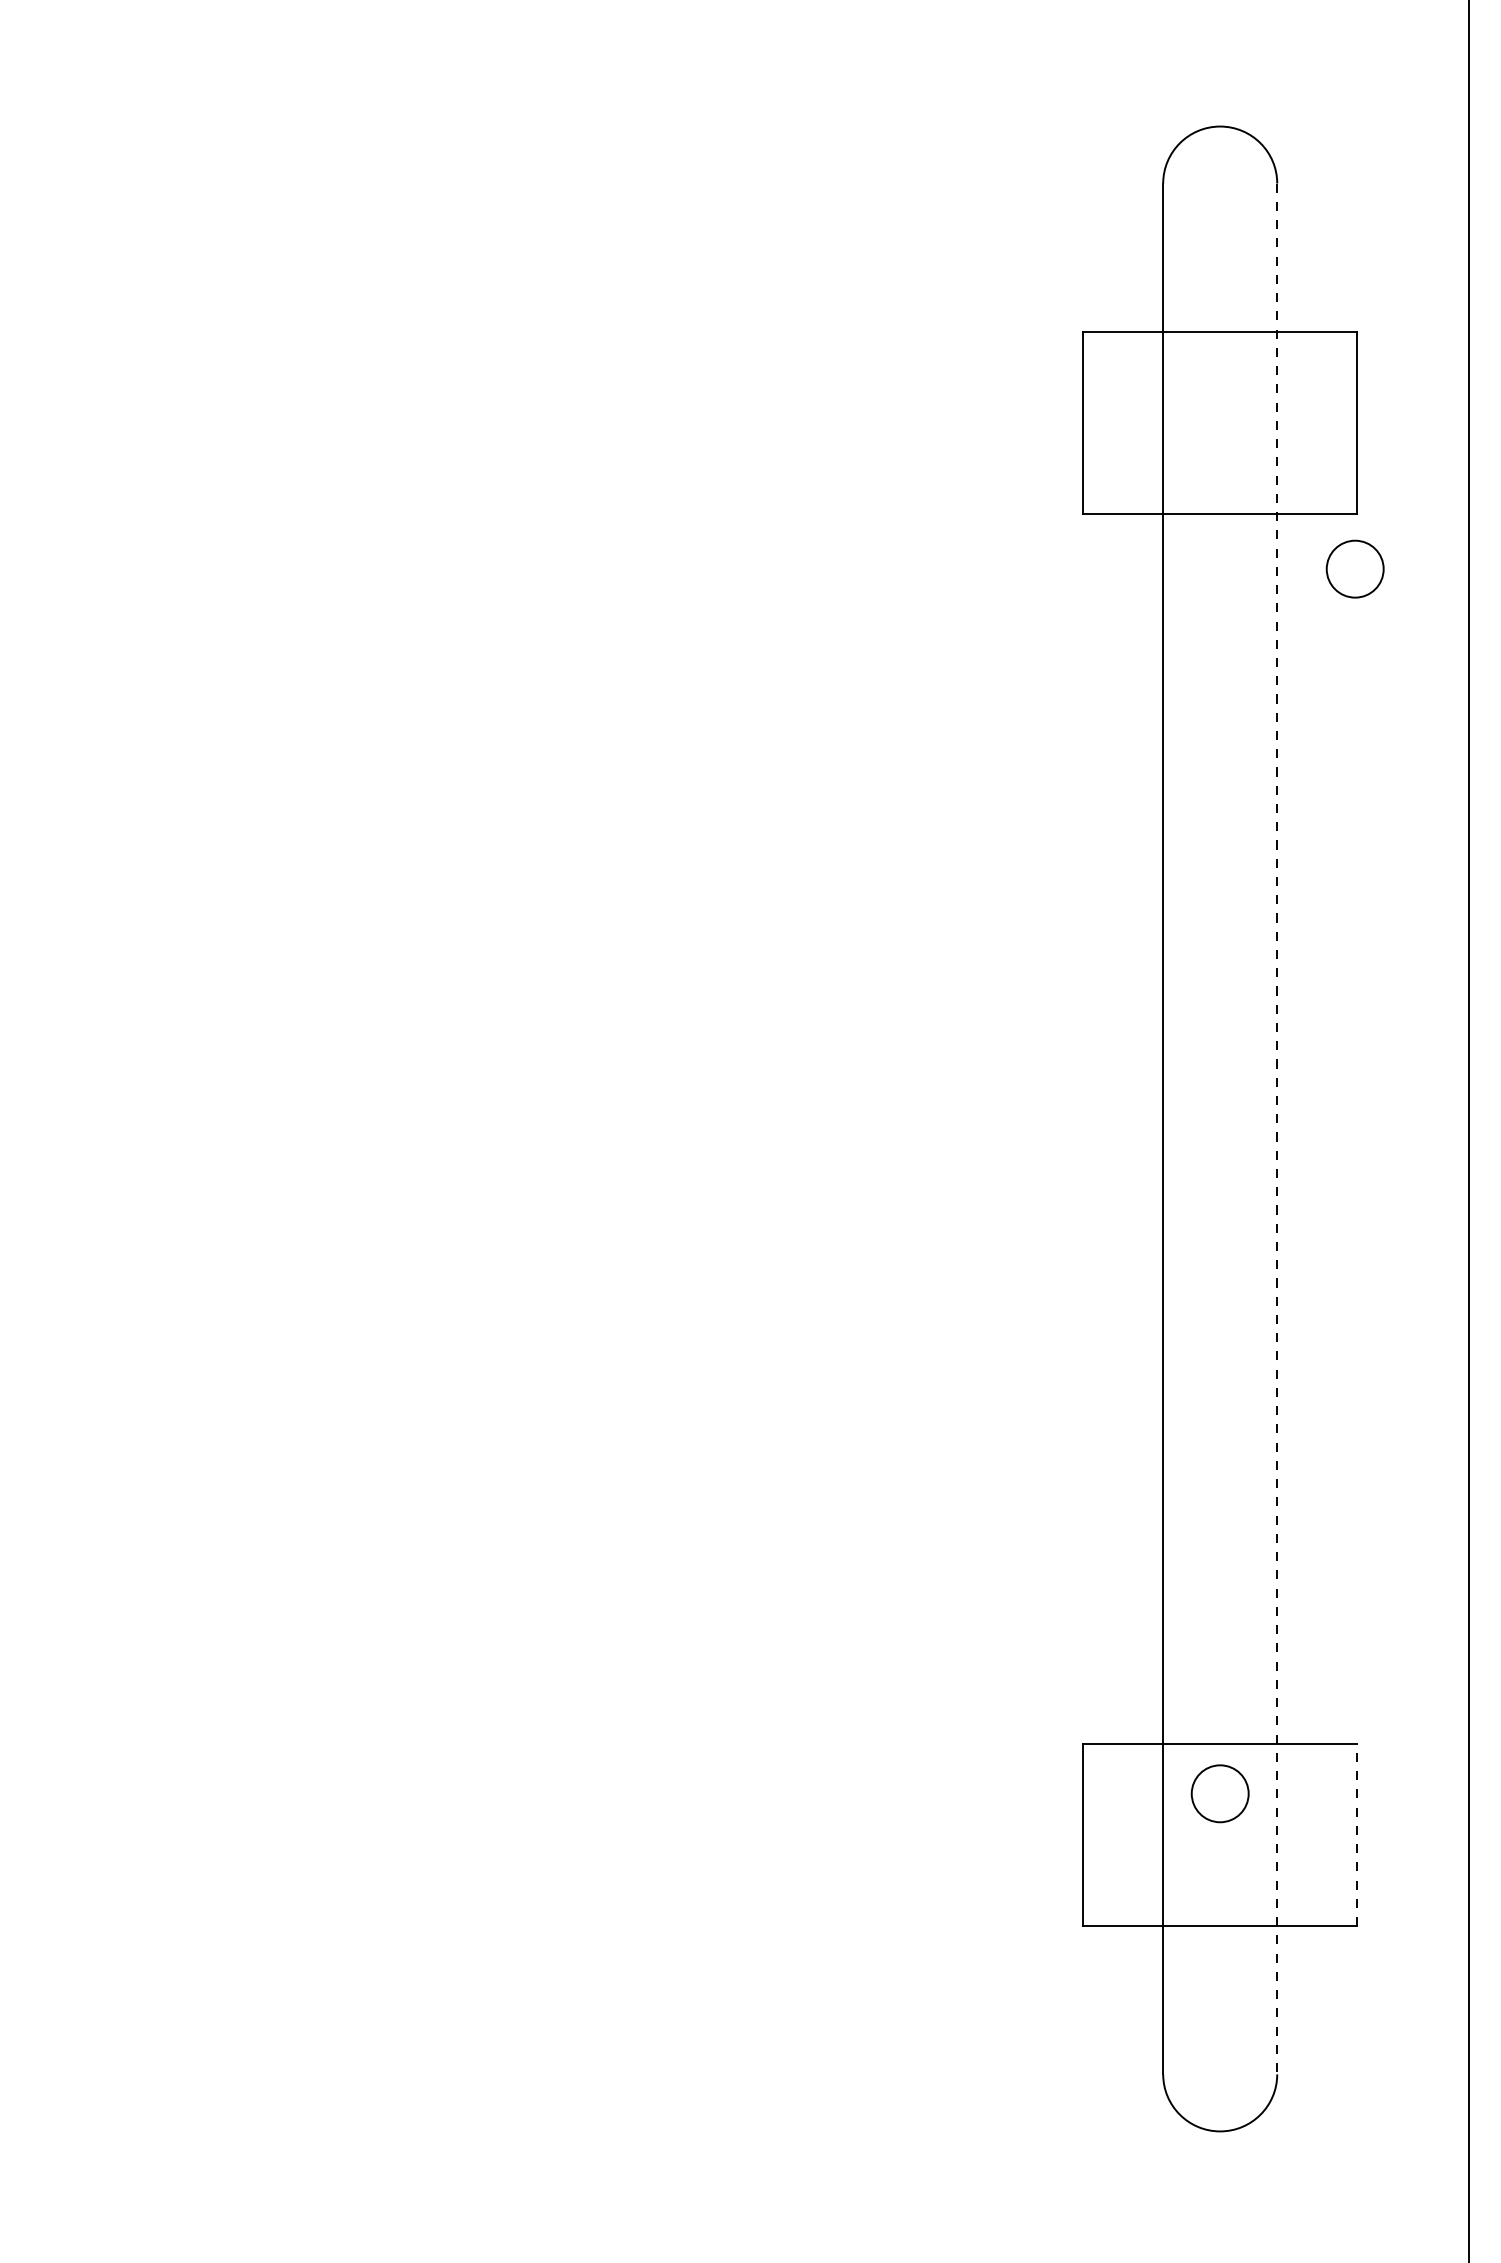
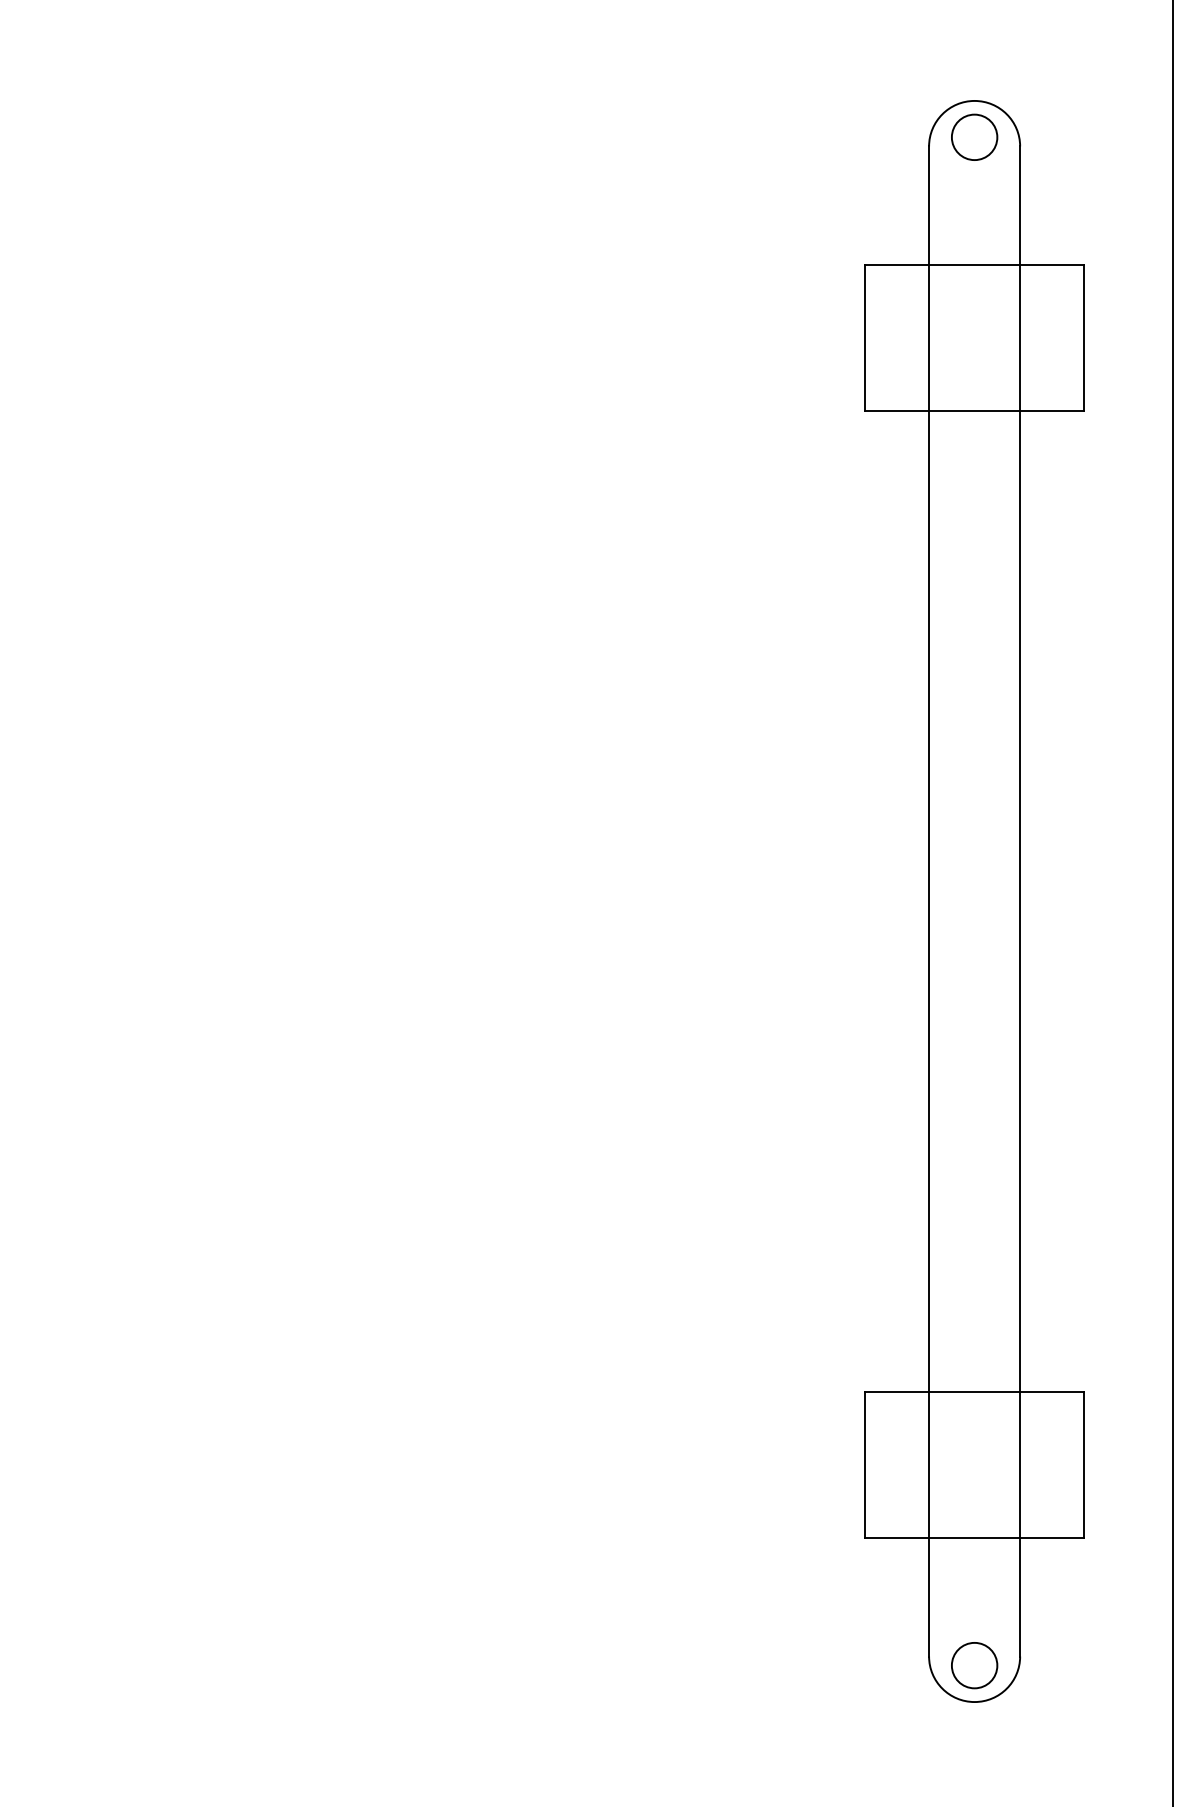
circle: (1354, 568) -> (974, 136), moved
line: (1277, 1129) -> (1020, 901), dashed -> solid
circle: (1219, 1793) -> (974, 1665), moved
line: (1357, 1834) -> (1084, 1464), dashed -> solid

